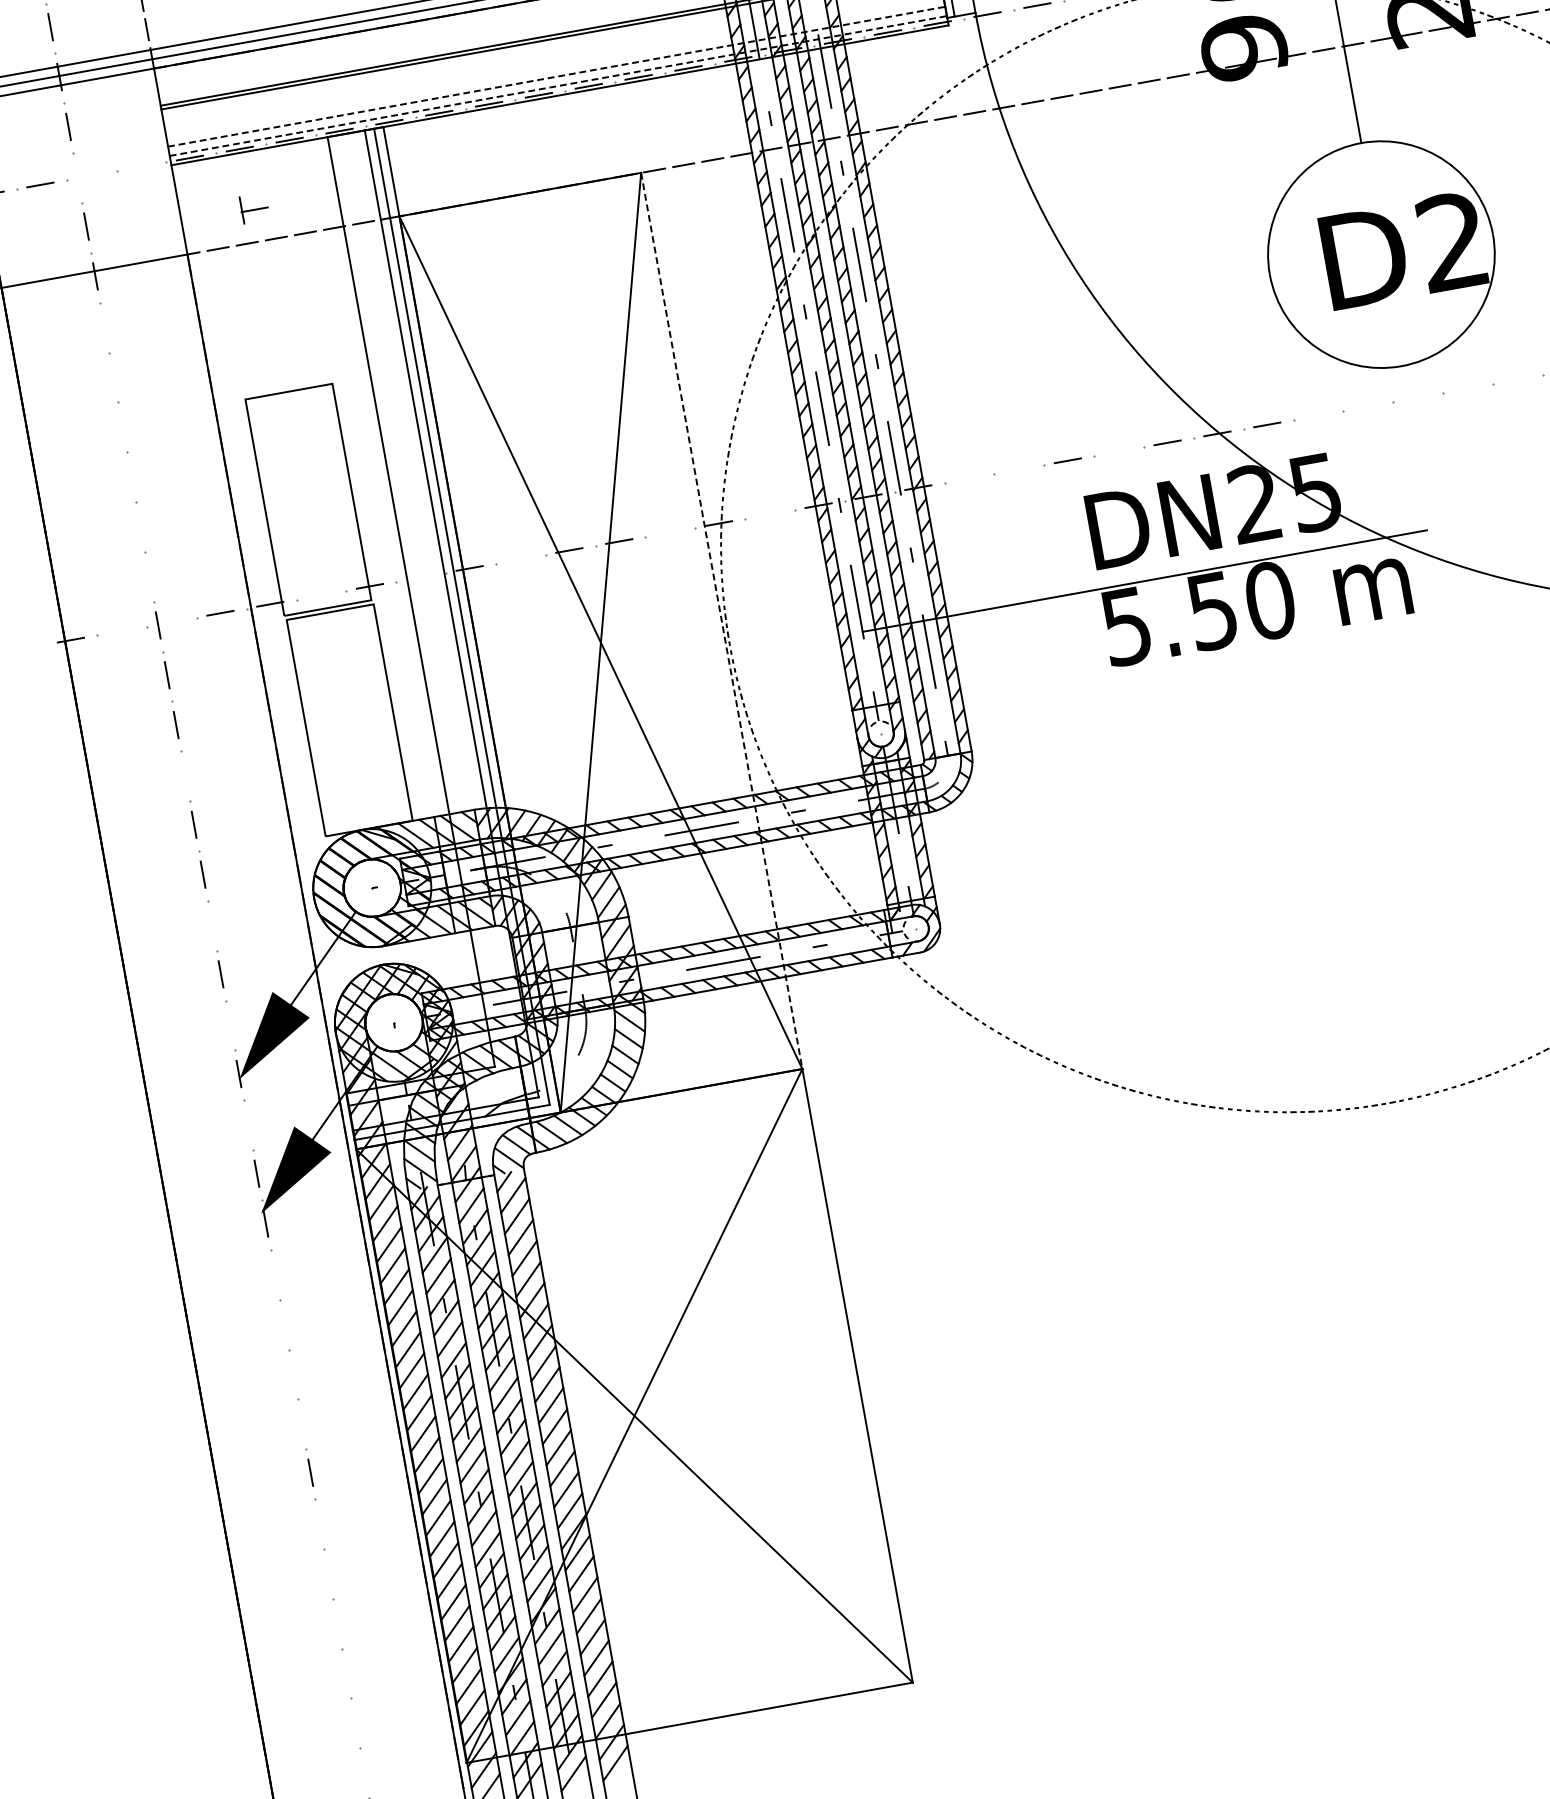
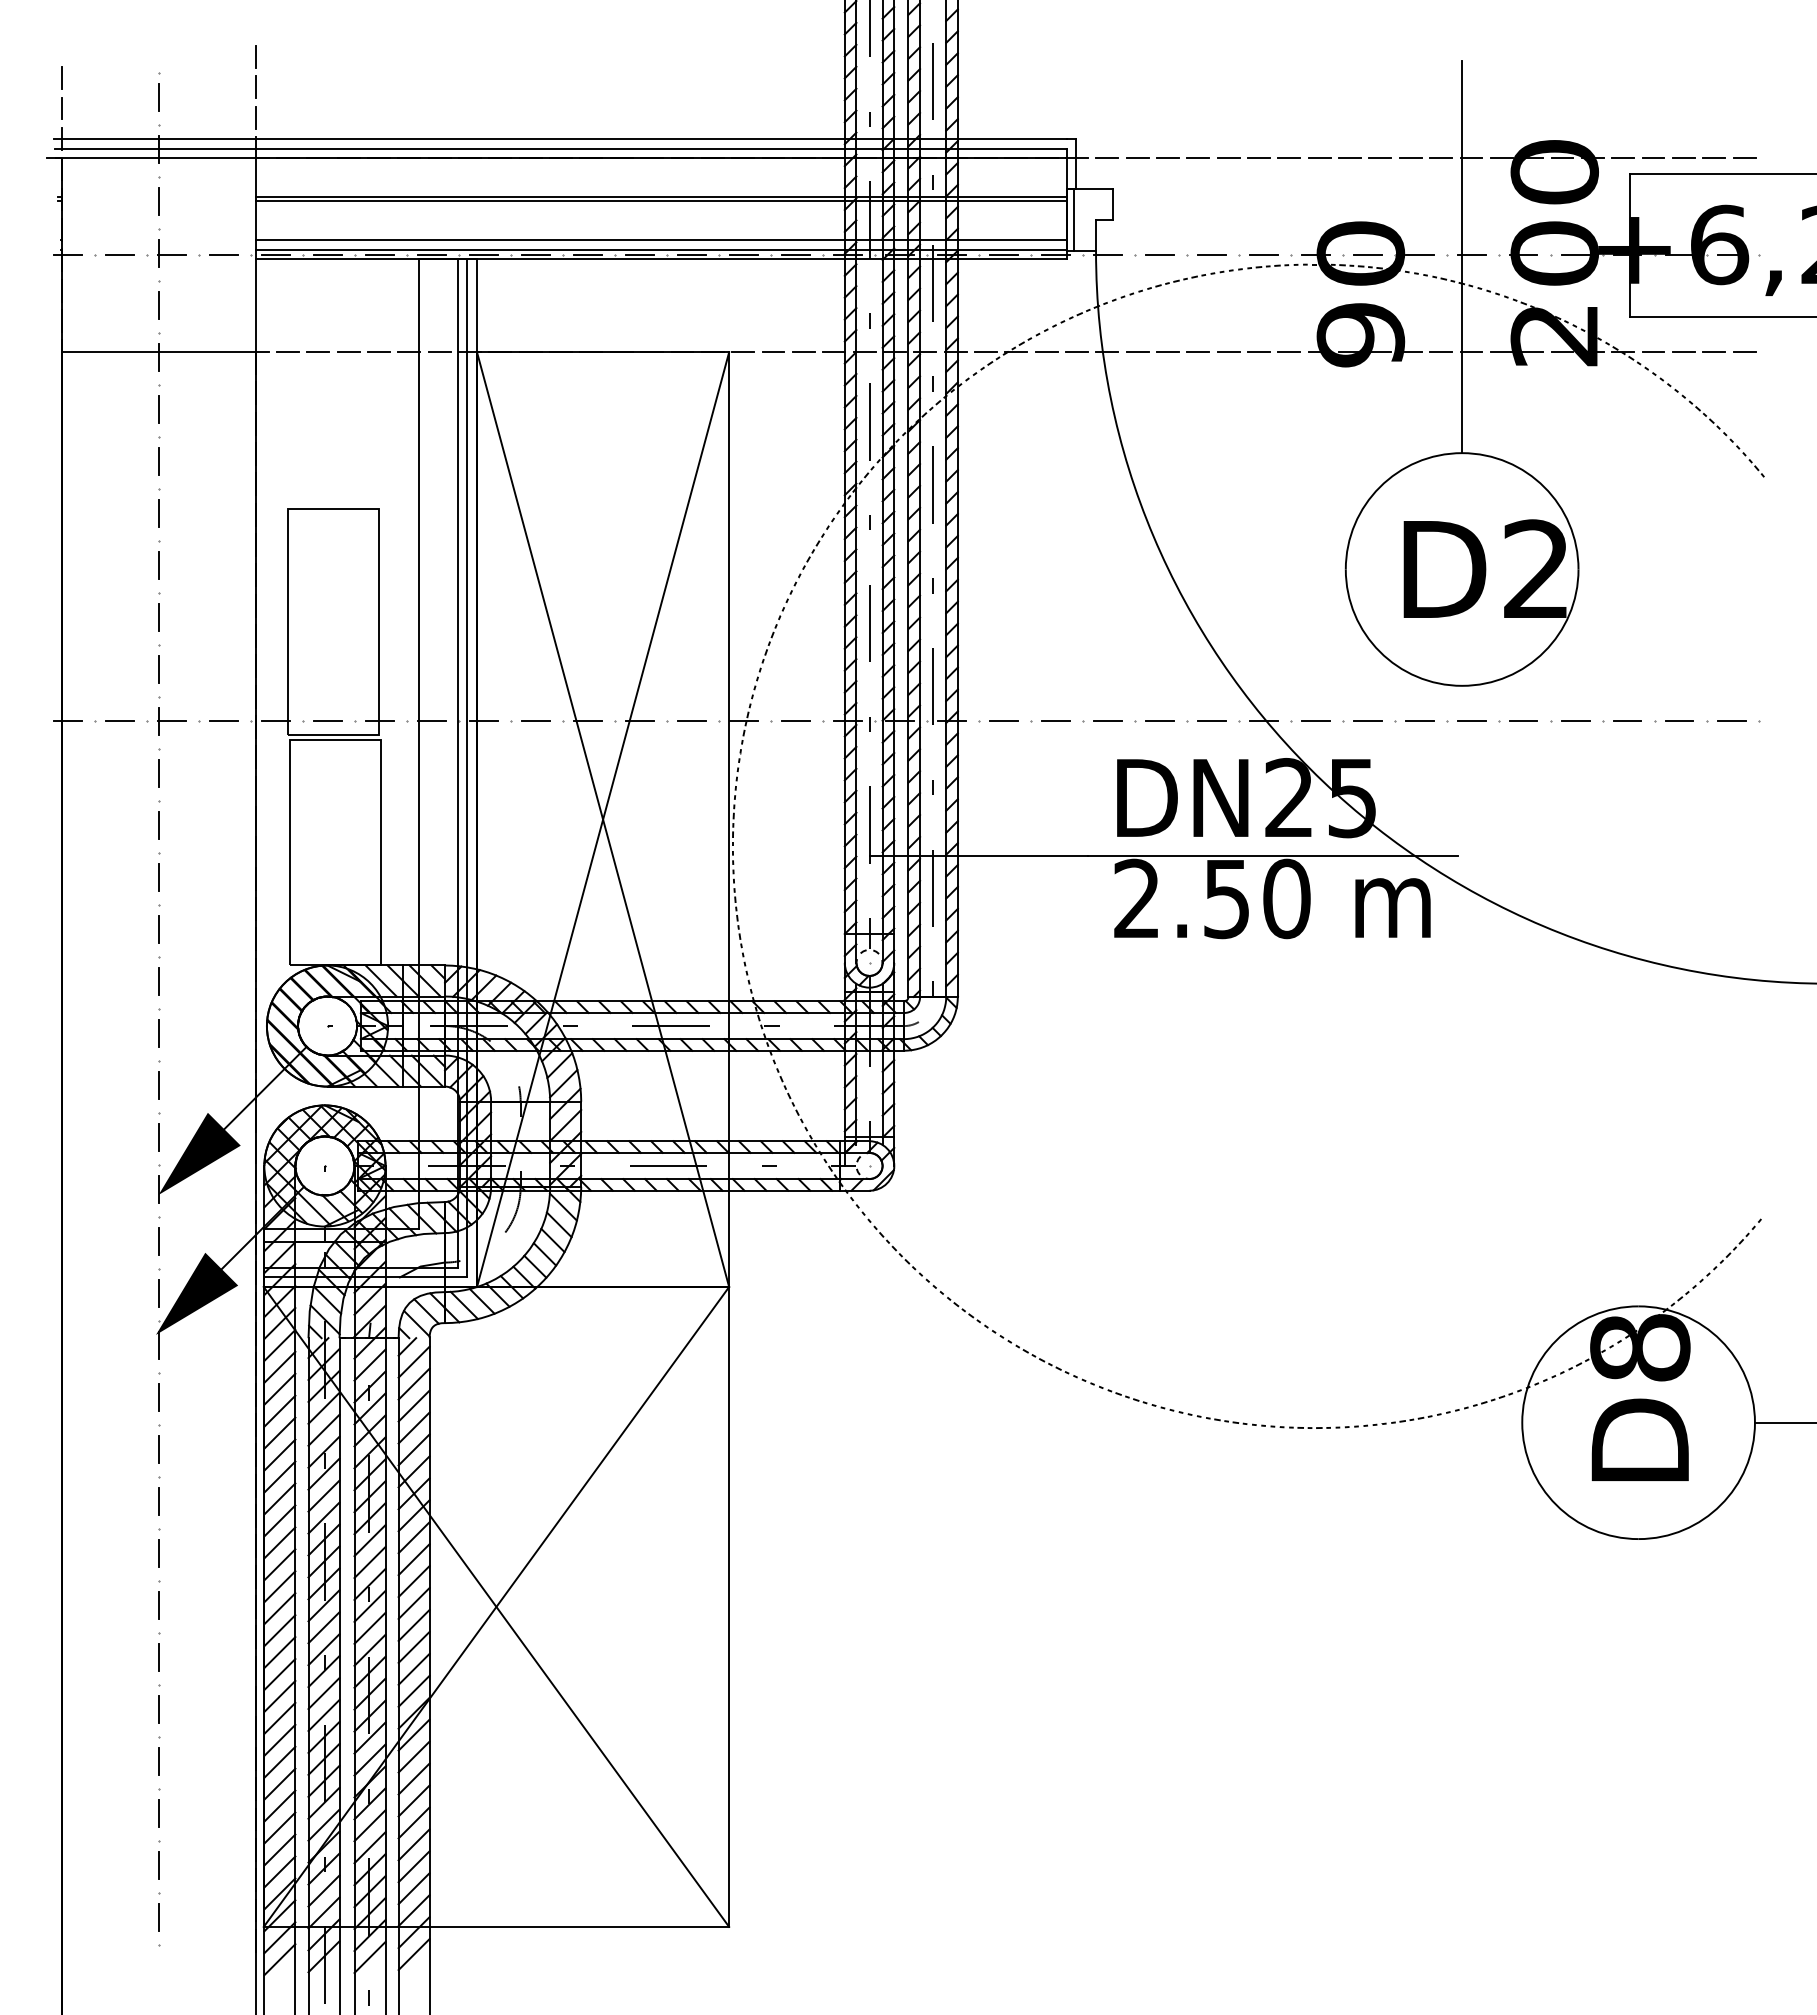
line: (556, 76) -> (661, 239), dashed -> solid
line: (558, 85) -> (661, 249), dashed -> solid
line: (139, 167) -> (223, 255), added
part: (253, 208) -> (171, 253), moved
line: (104, 325) -> (159, 409), added
line: (113, 375) -> (159, 461), added
line: (1516, 379) -> (1575, 720), added
line: (1466, 388) -> (1523, 720), added
line: (1416, 397) -> (1471, 720), added
line: (1366, 406) -> (1419, 720), added
line: (1316, 415) -> (1367, 720), added
line: (121, 425) -> (158, 513), added
line: (1117, 451) -> (1159, 720), added
line: (1017, 469) -> (1055, 720), added
line: (131, 475) -> (159, 565), added
line: (967, 478) -> (1003, 720), added
line: (768, 514) -> (795, 720), added
line: (140, 525) -> (159, 617), added
line: (668, 532) -> (691, 720), added
line: (519, 559) -> (535, 720), added
line: (149, 575) -> (159, 669), added
line: (419, 577) -> (431, 720), added
line: (319, 595) -> (327, 720), added
line: (722, 621) -> (729, 820), dashed -> solid
line: (170, 622) -> (171, 720), added
text: (1125, 626) -> (1136, 898), 5.50 -> 2.50
line: (120, 631) -> (119, 720), added
line: (184, 774) -> (158, 877), added
line: (211, 924) -> (158, 1033), added
line: (230, 1023) -> (159, 1137), added
line: (248, 1123) -> (159, 1241), added
line: (274, 1273) -> (158, 1397), added
line: (284, 1323) -> (159, 1449), added
line: (293, 1372) -> (159, 1501), added
line: (302, 1422) -> (159, 1553), added
line: (320, 1522) -> (159, 1657), added
line: (329, 1572) -> (159, 1709), added
line: (338, 1622) -> (159, 1761), added
line: (346, 1672) -> (158, 1813), added
line: (356, 1721) -> (159, 1865), added
line: (364, 1772) -> (158, 1917), added

